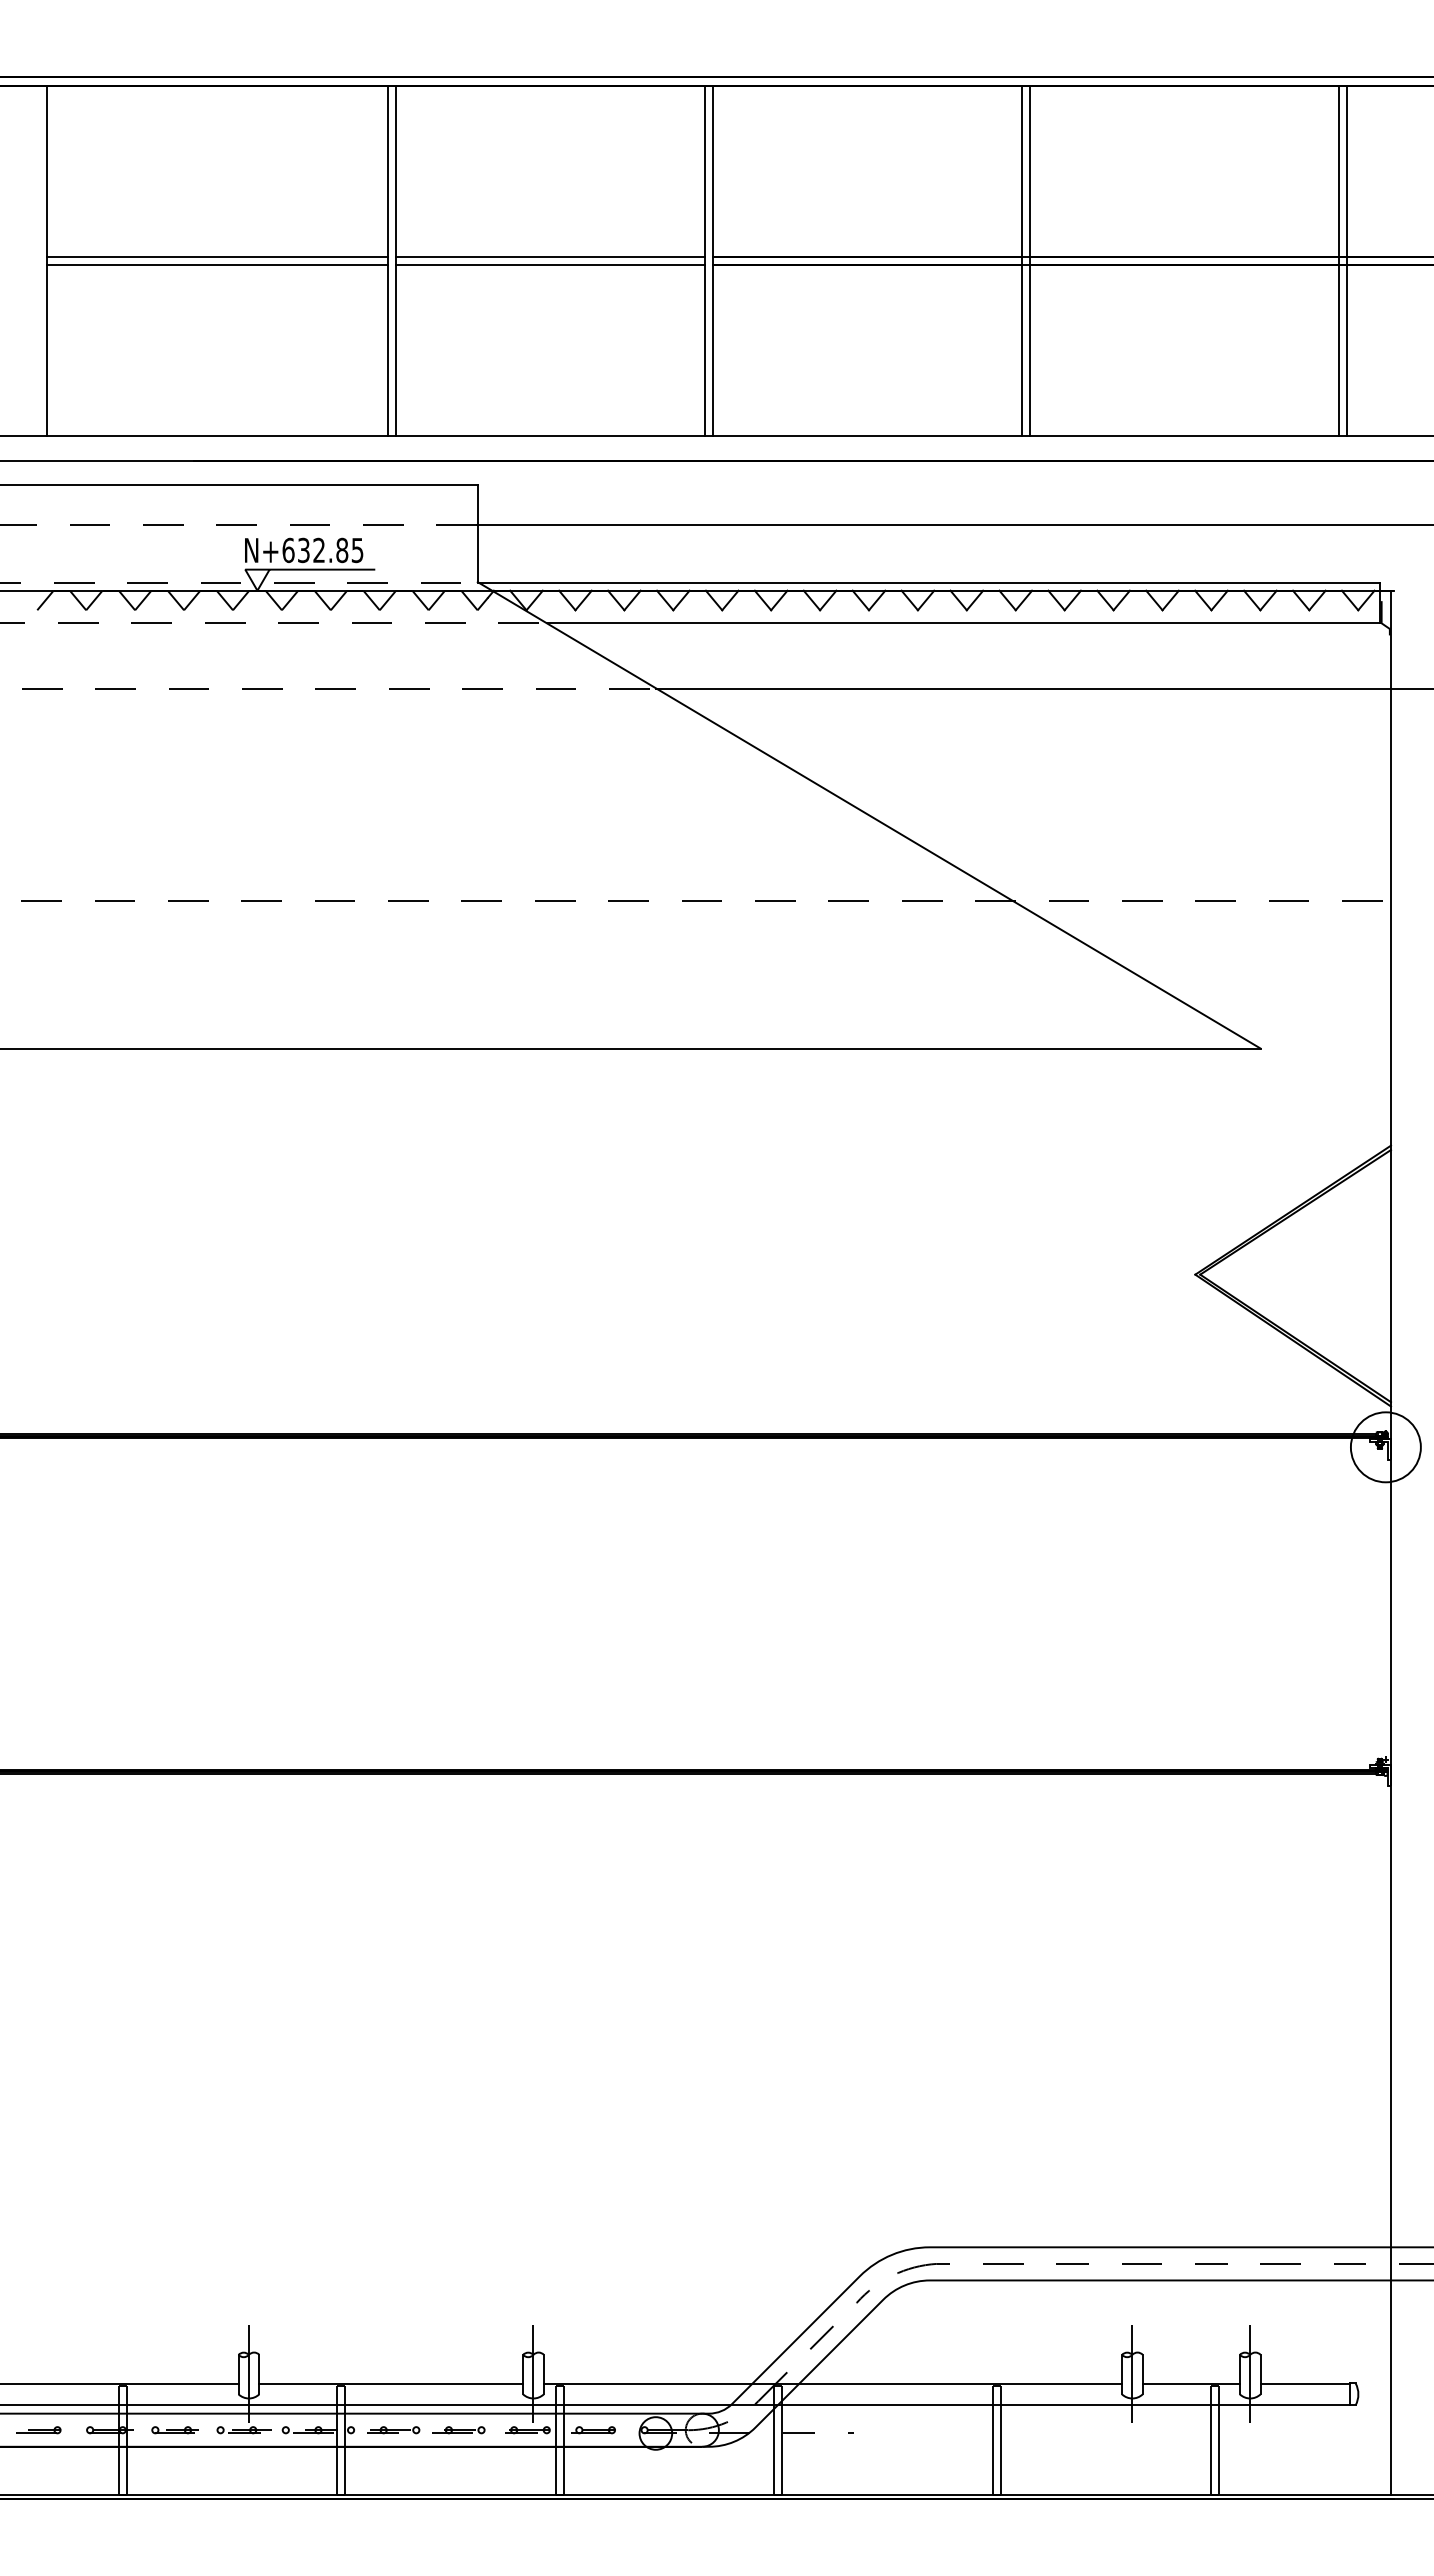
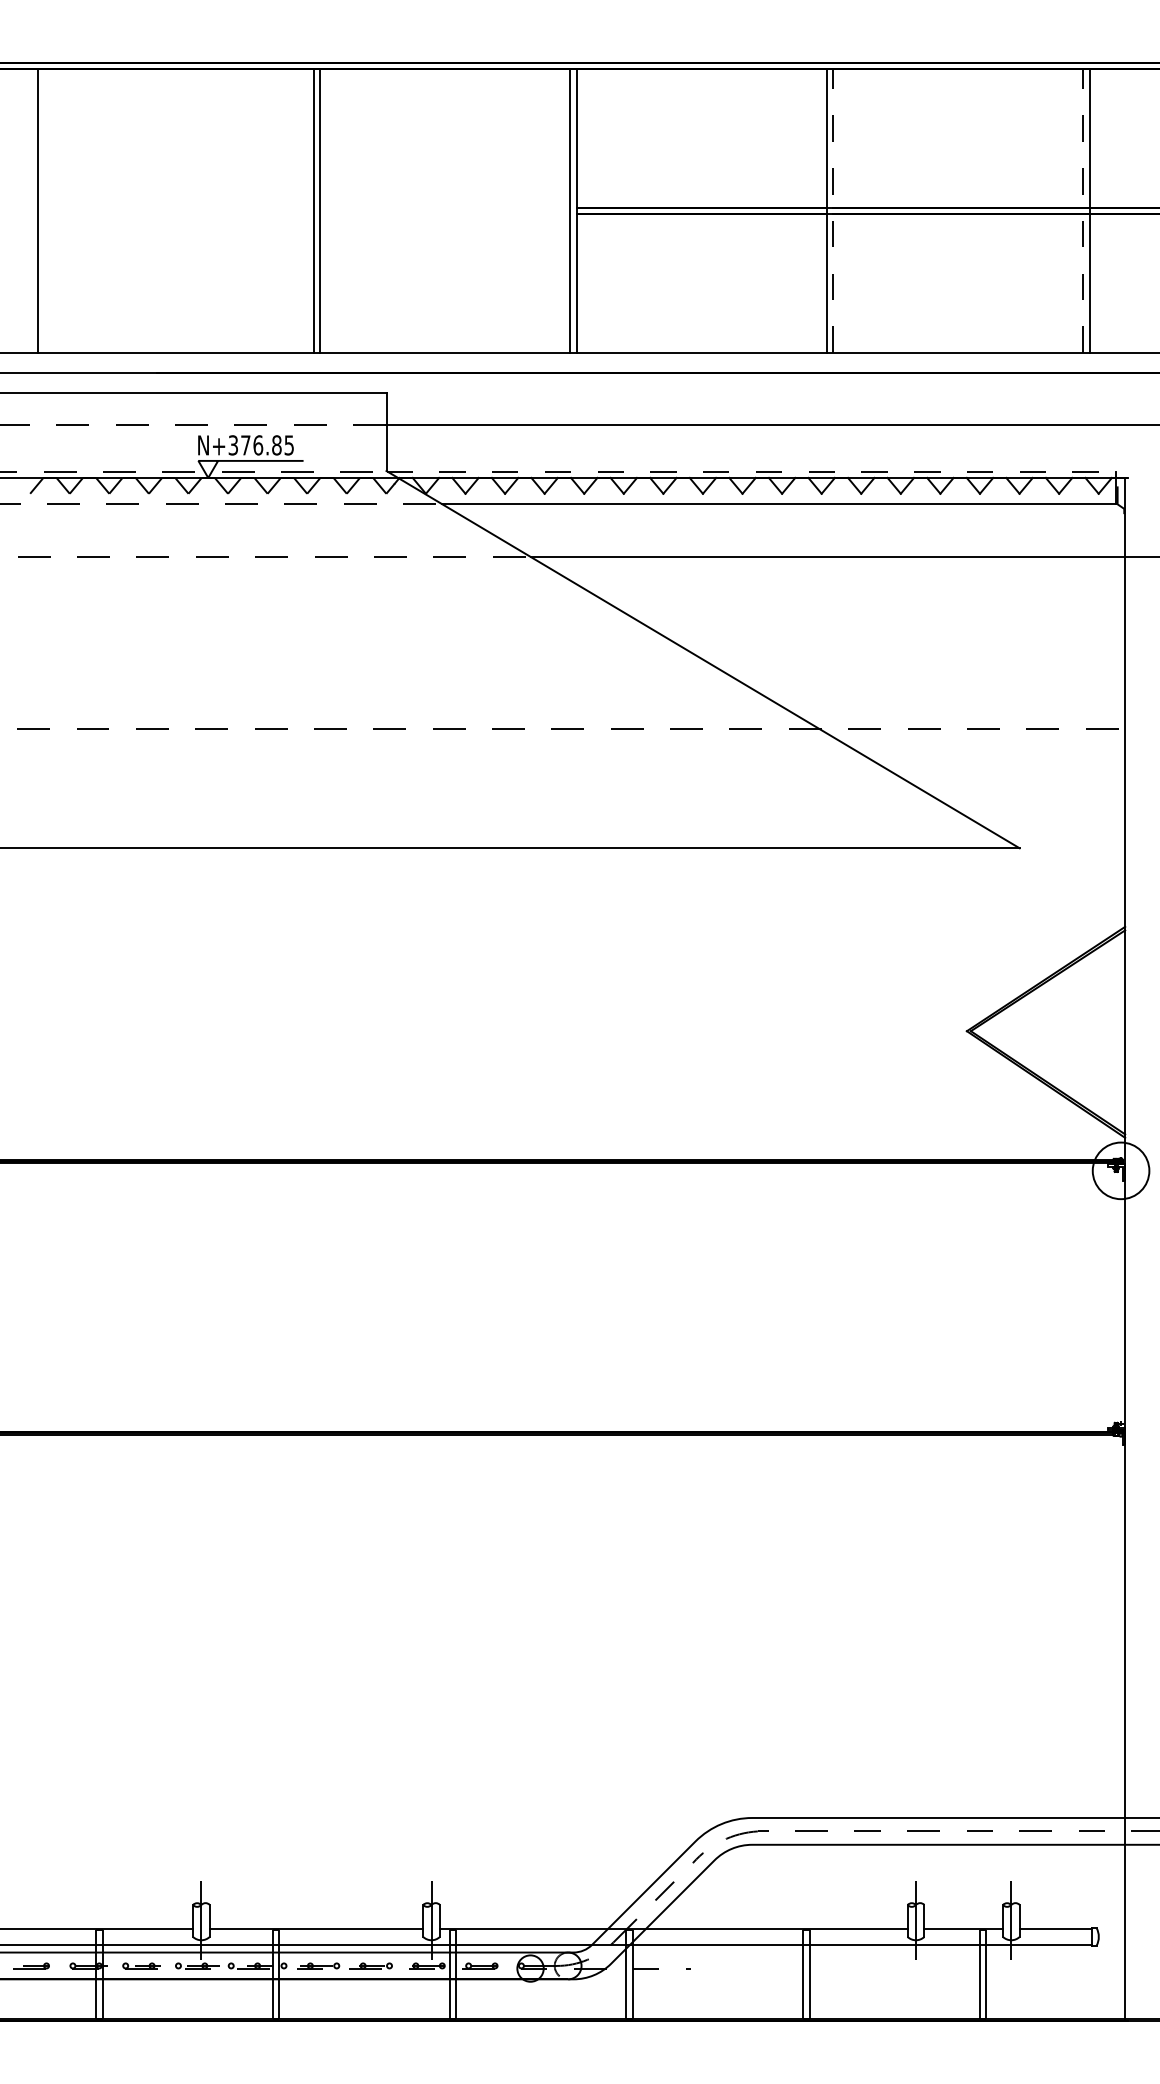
line: (217, 256) -> (175, 207), removed
line: (549, 256) -> (444, 207), removed
line: (1030, 260) -> (833, 210), solid -> dashed
line: (1339, 260) -> (1083, 210), solid -> dashed
line: (217, 264) -> (175, 214), removed
line: (549, 264) -> (444, 214), removed
text: (303, 550) -> (245, 445), N+632.85 -> N+376.85
line: (928, 582) -> (751, 471), solid -> dashed

